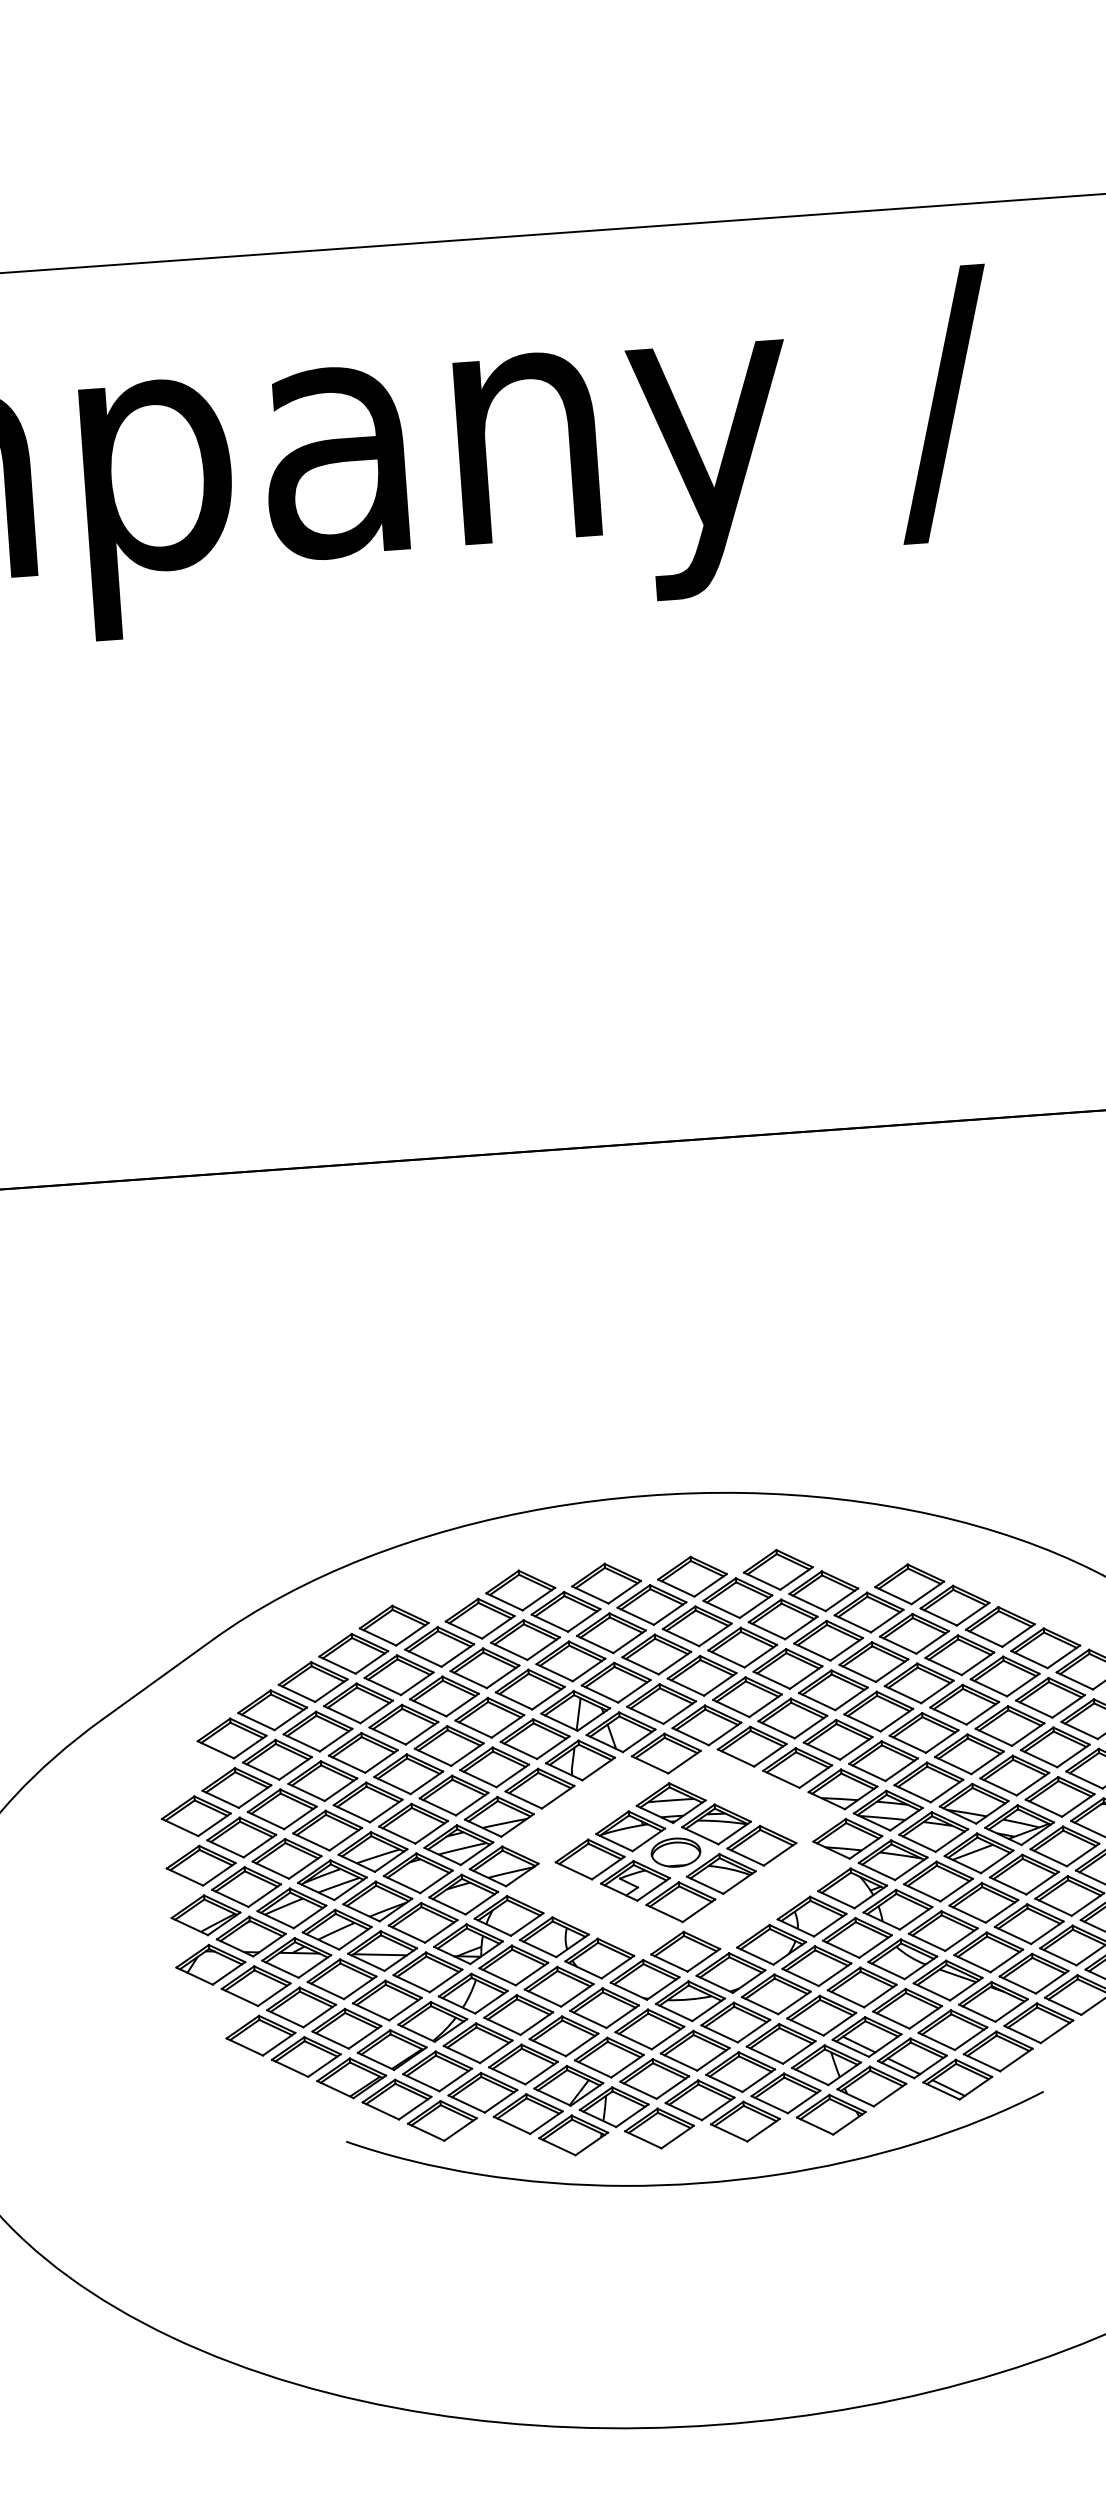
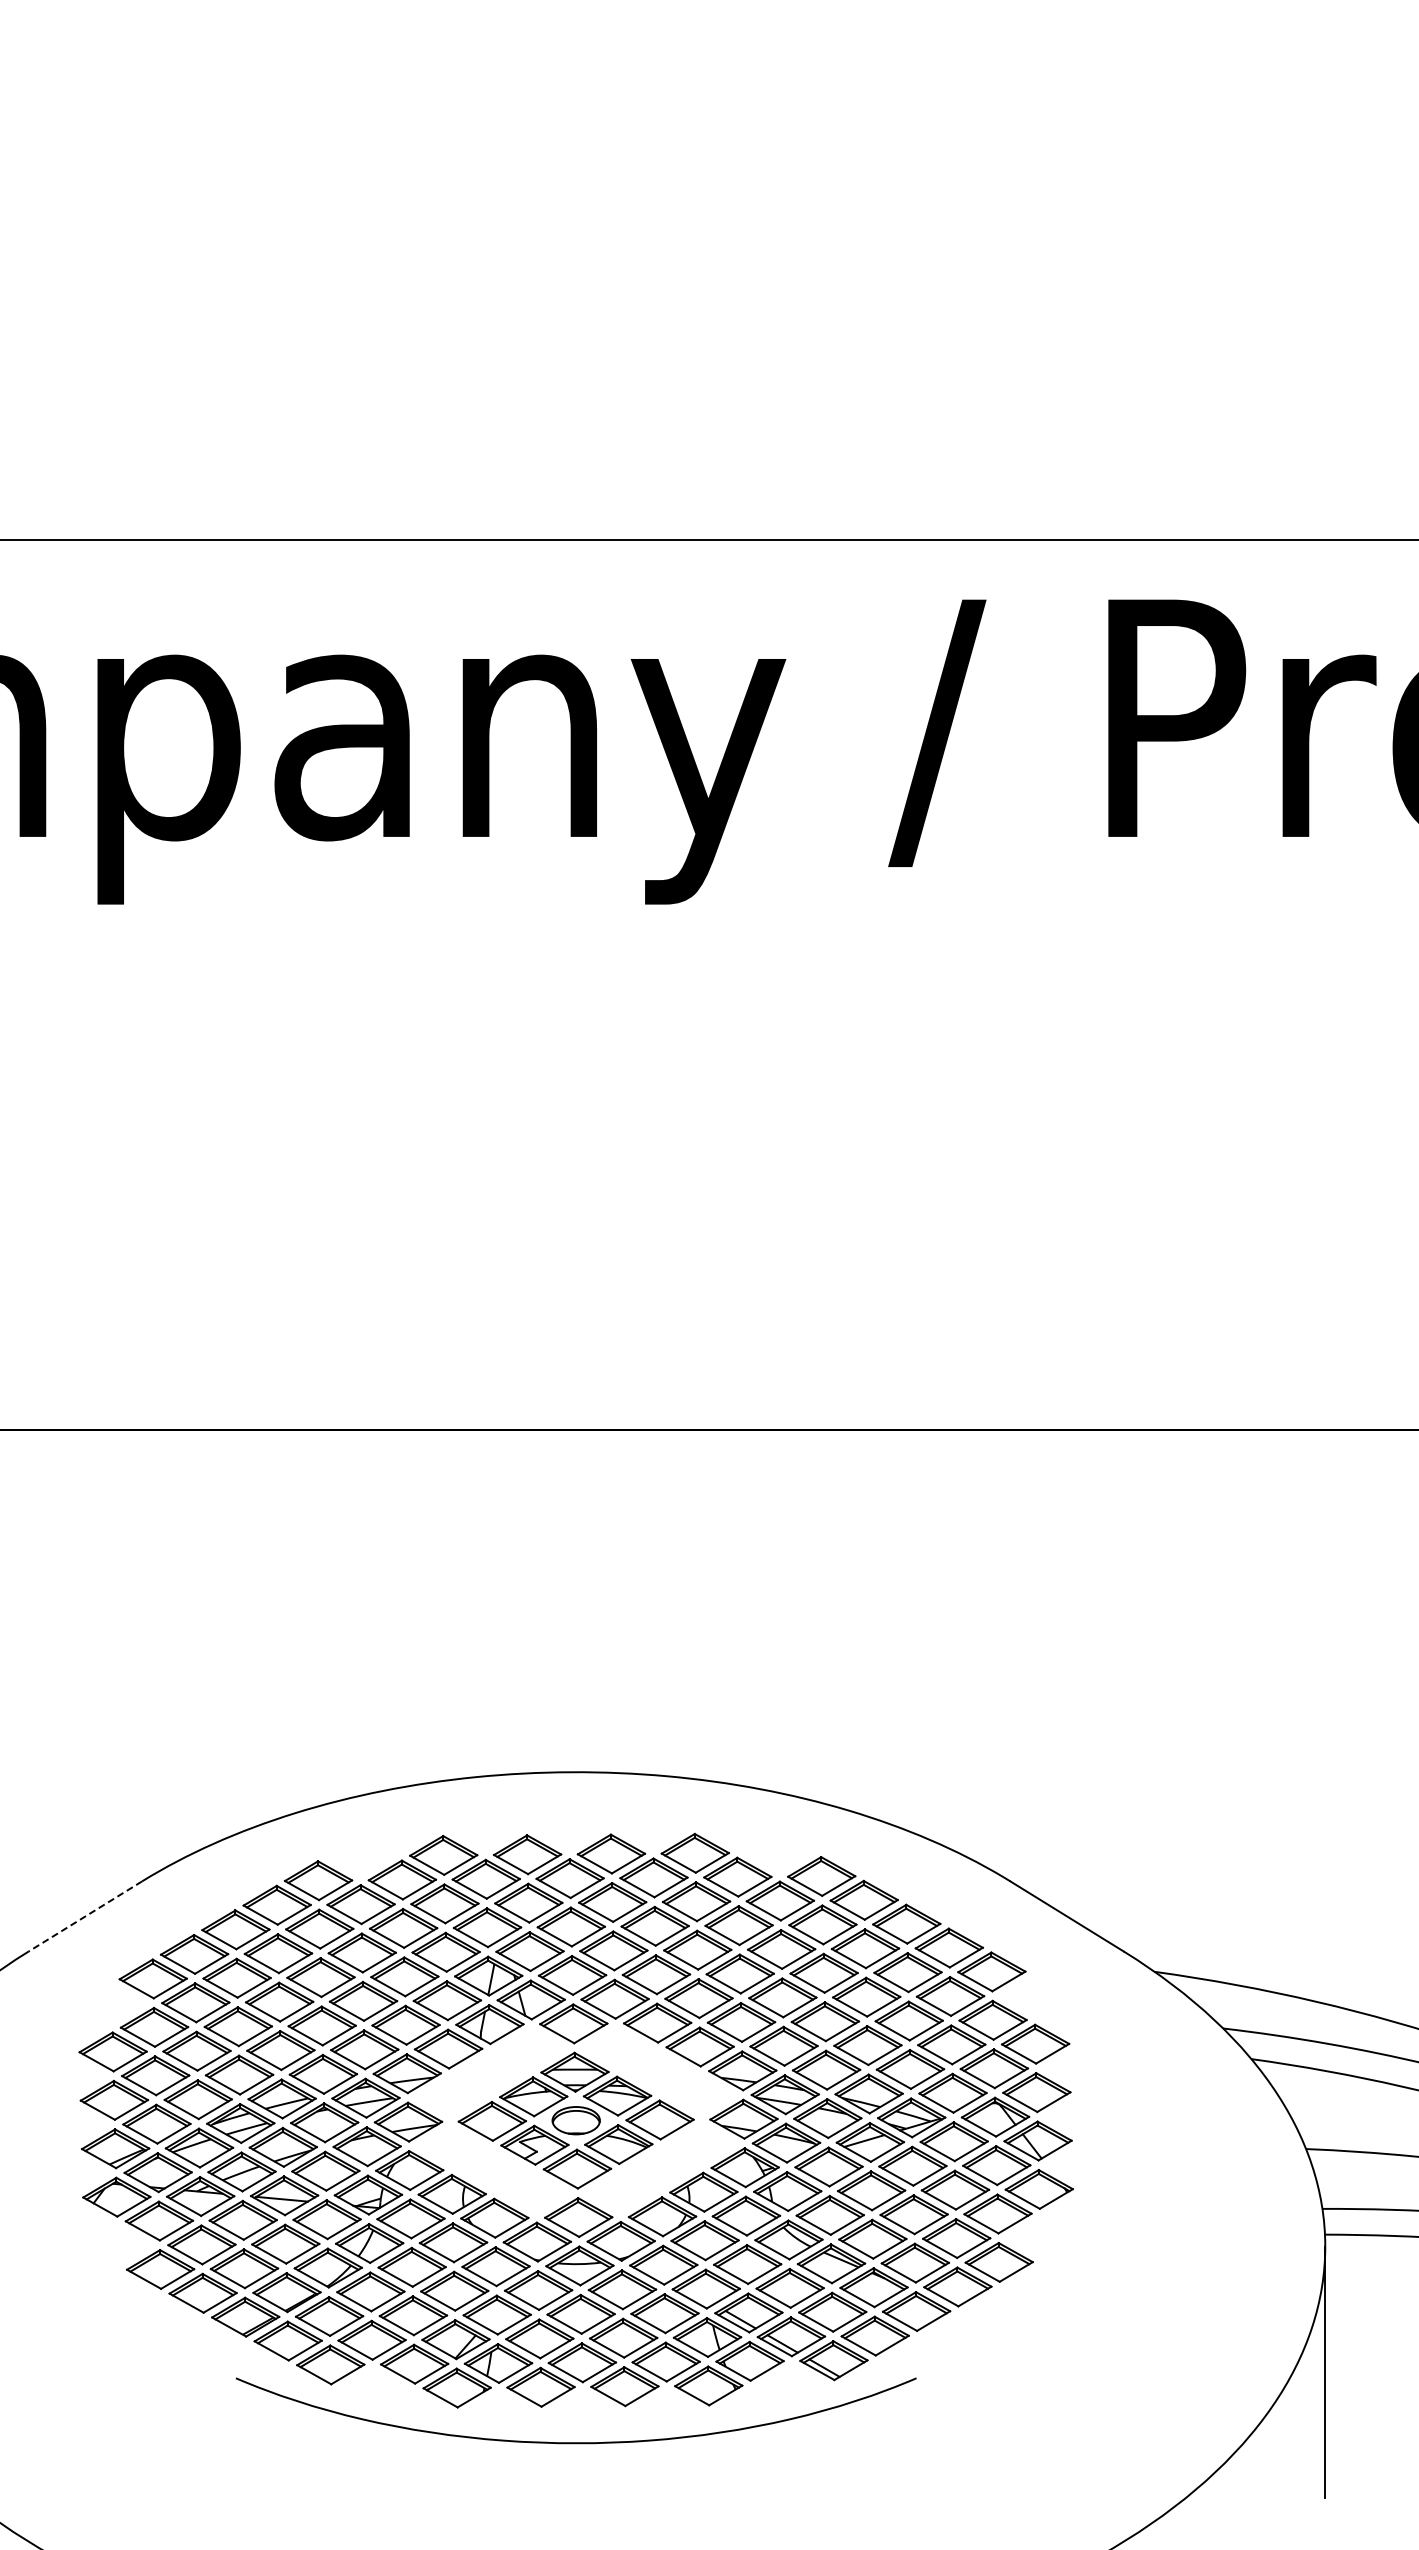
line: (158, 1679) -> (85, 1916), solid -> dashed

